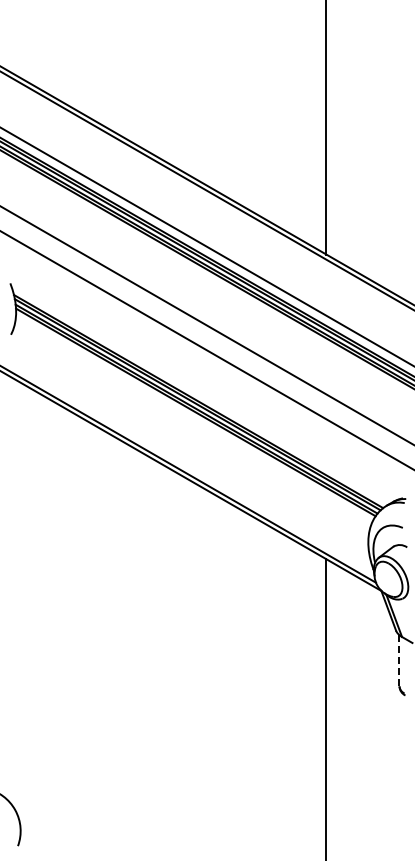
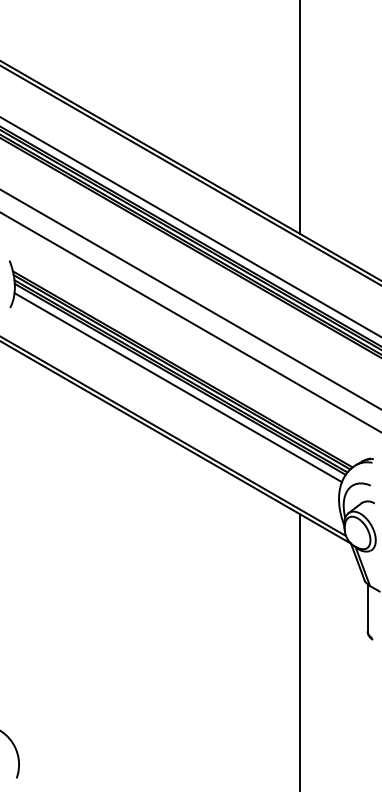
line: (193, 421) -> (178, 387), added
line: (399, 660) -> (367, 607), dashed -> solid

